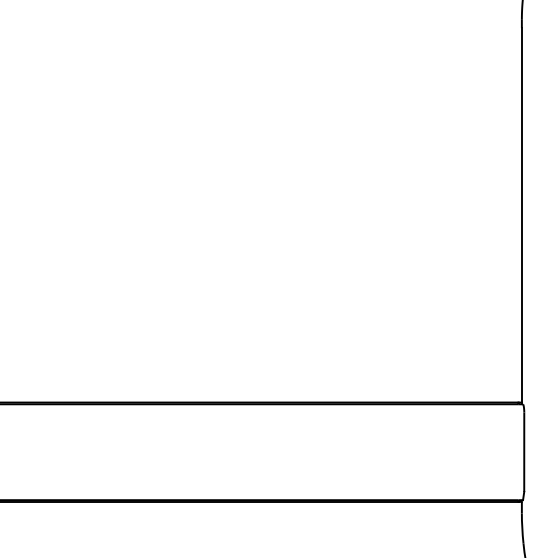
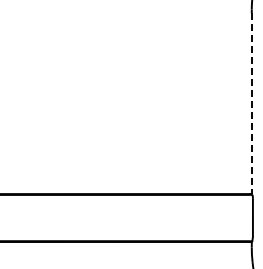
line: (521, 216) -> (251, 104), solid -> dashed

